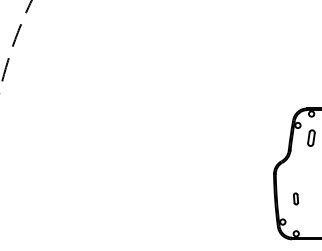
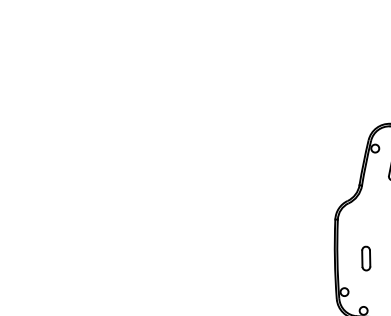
part: (295, 198) -> (365, 257), size x1.43

